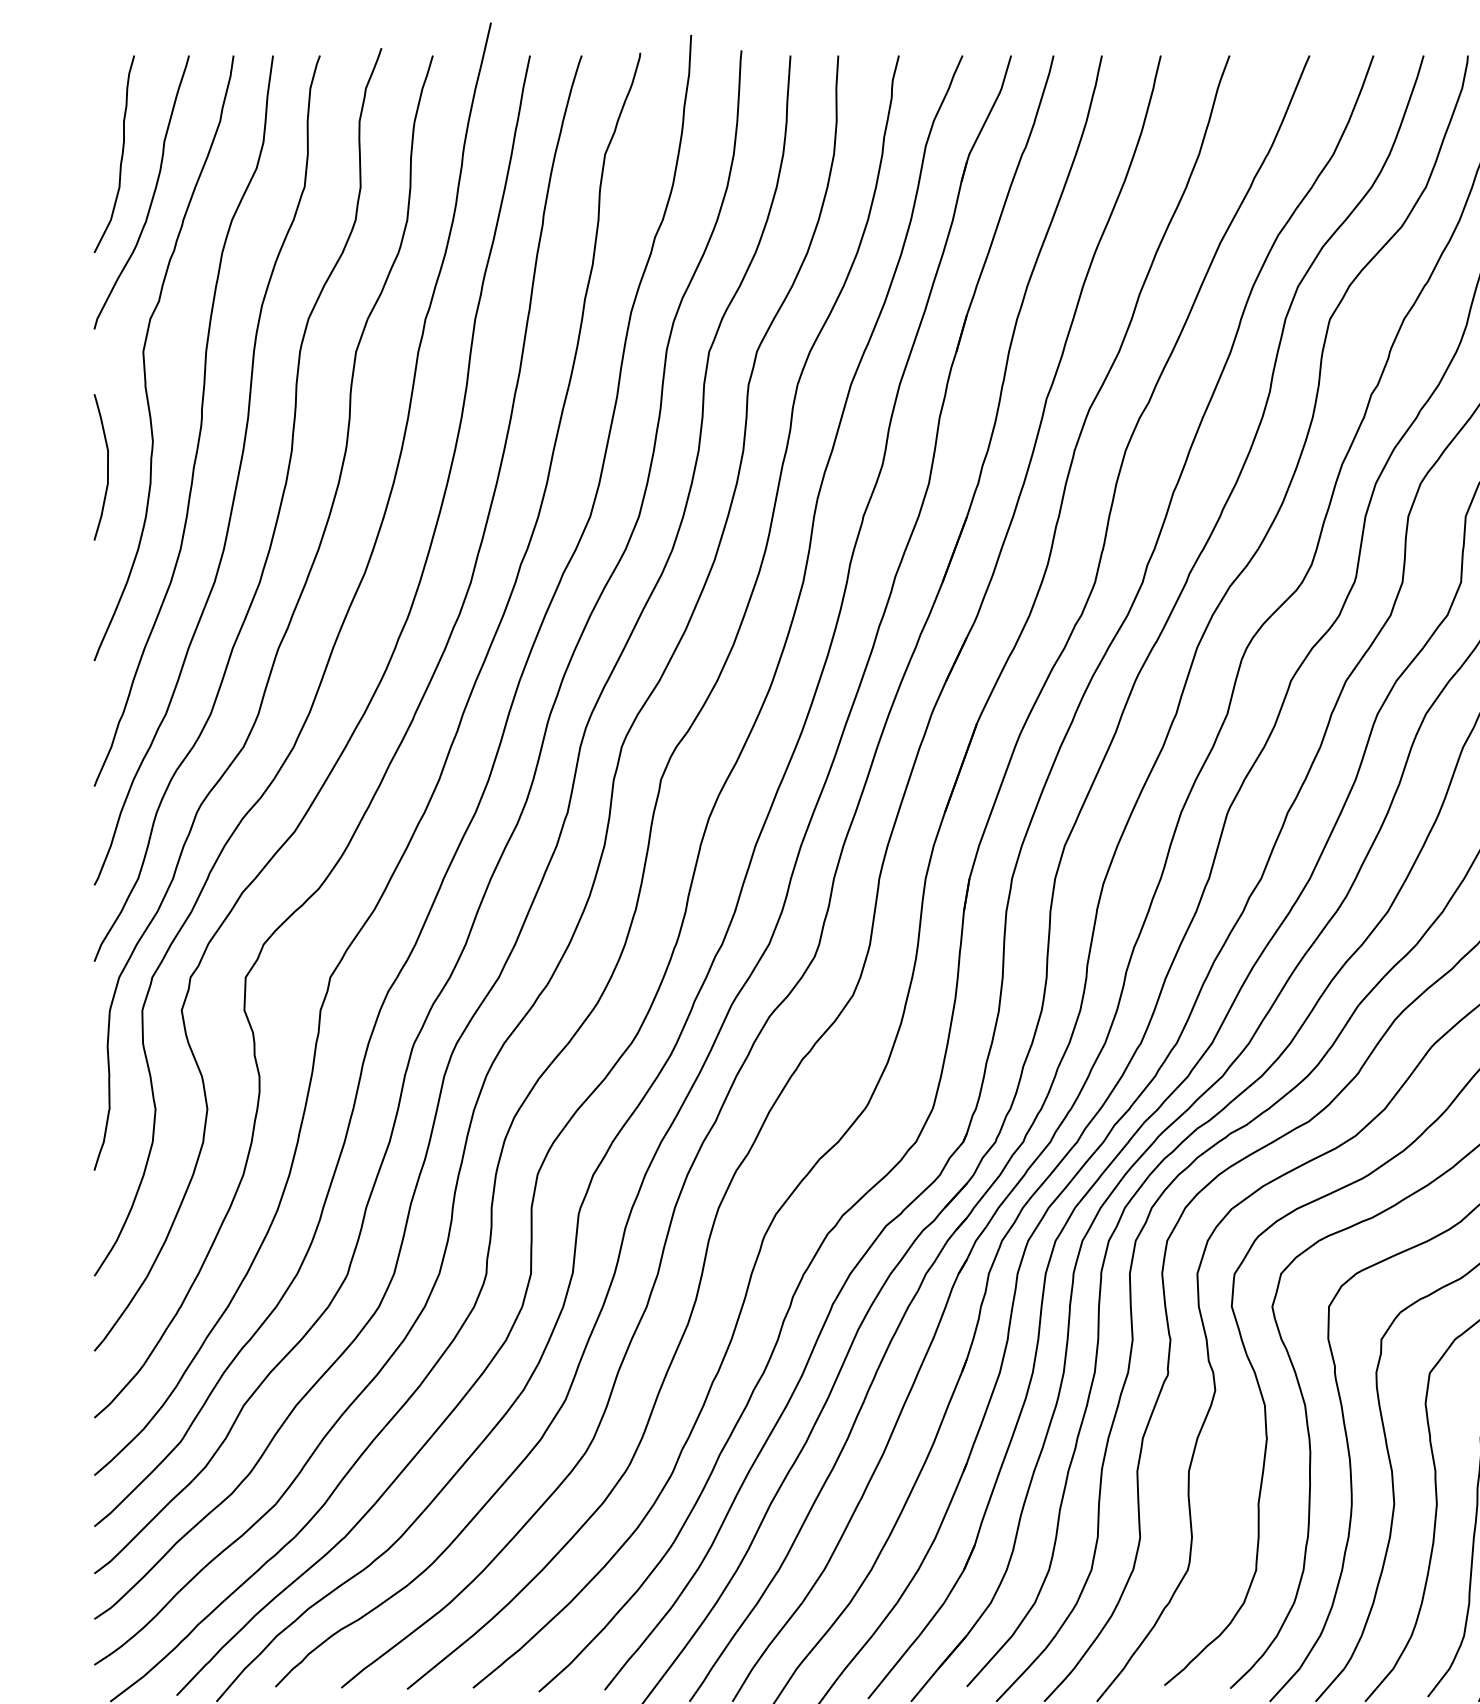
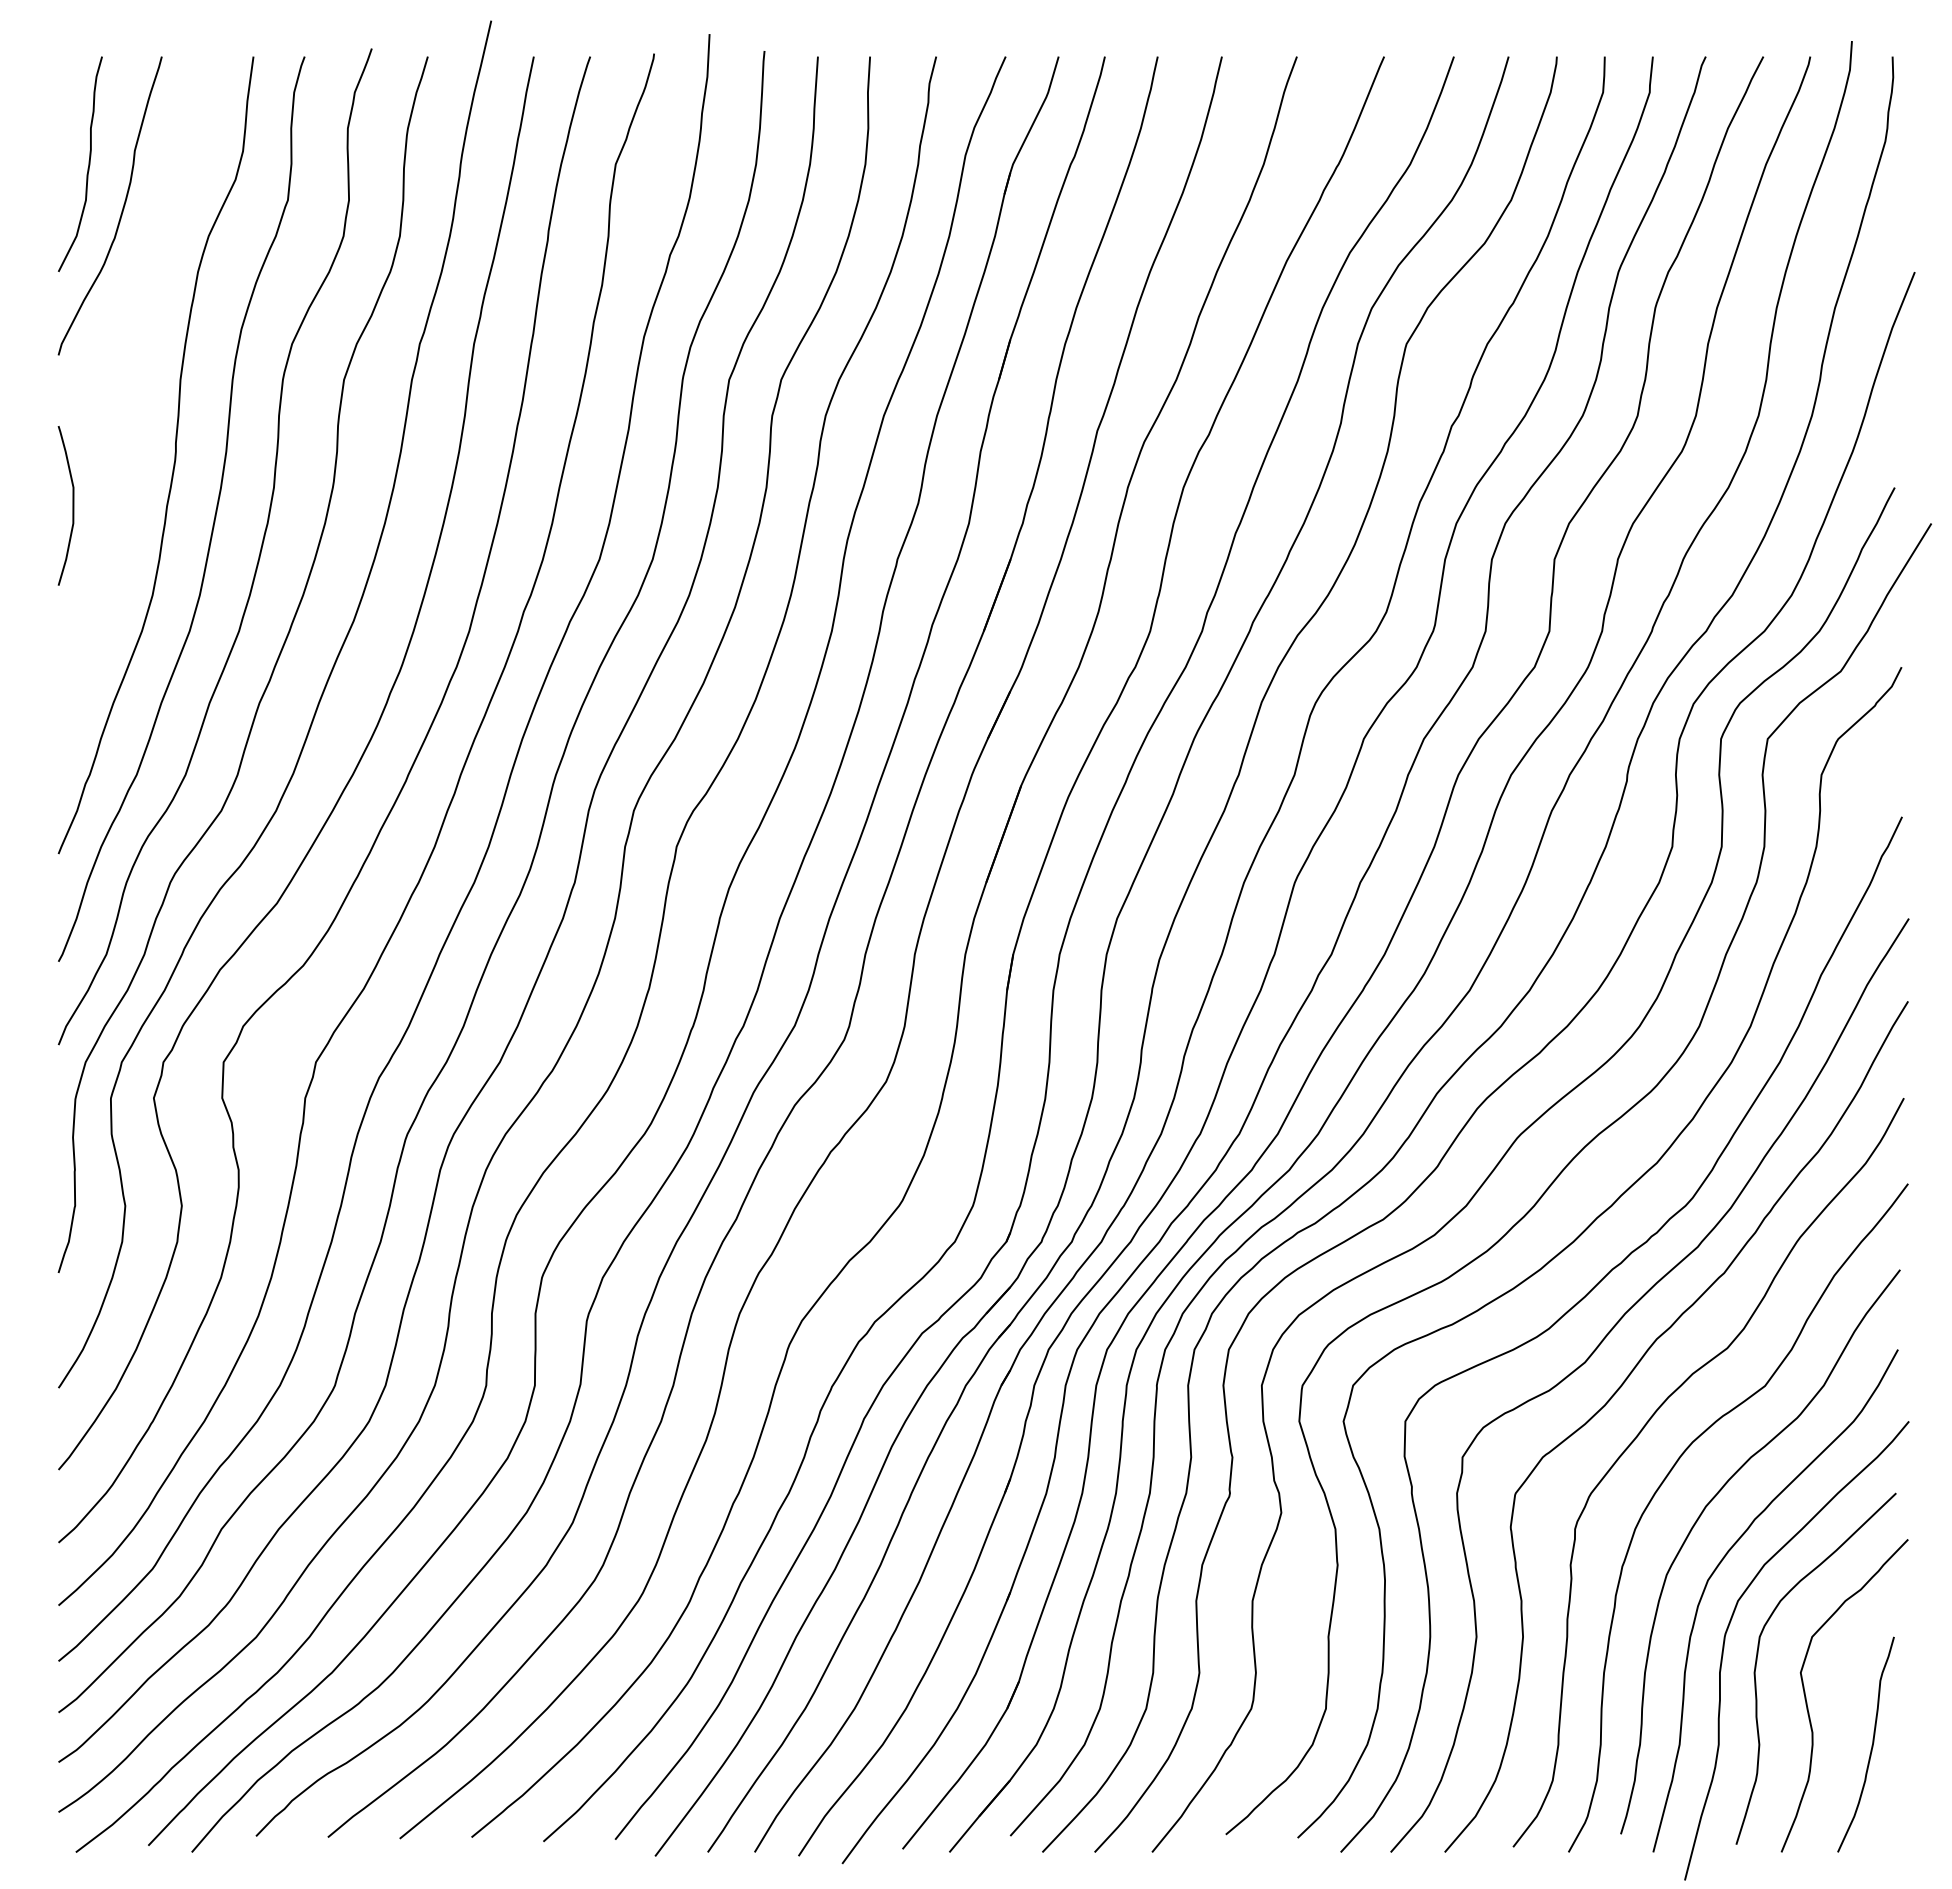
curve: (144, 357) -> (113, 386), removed

